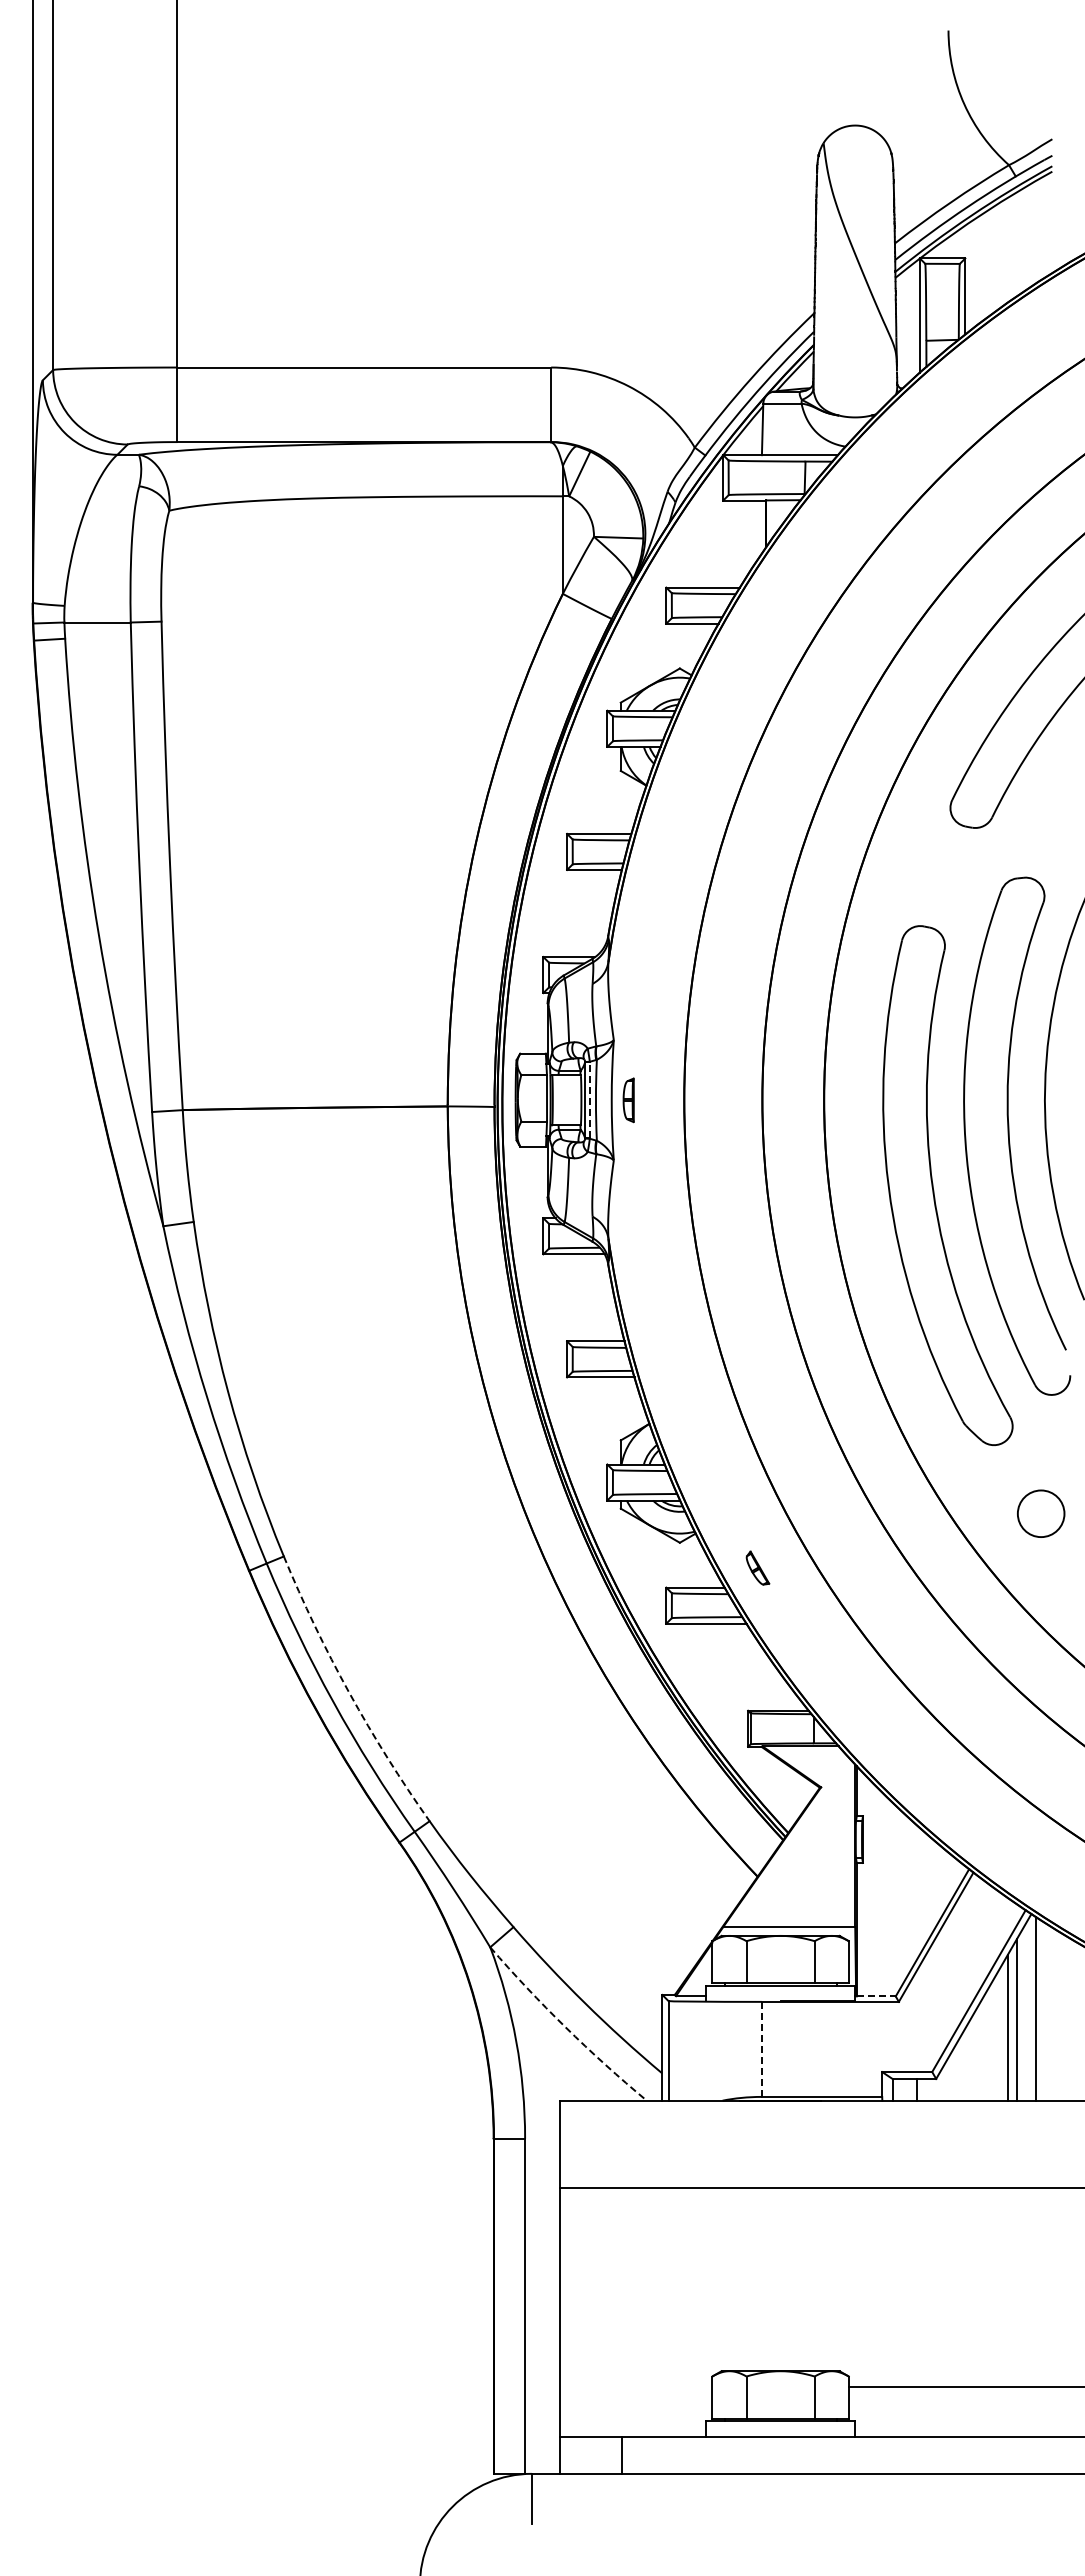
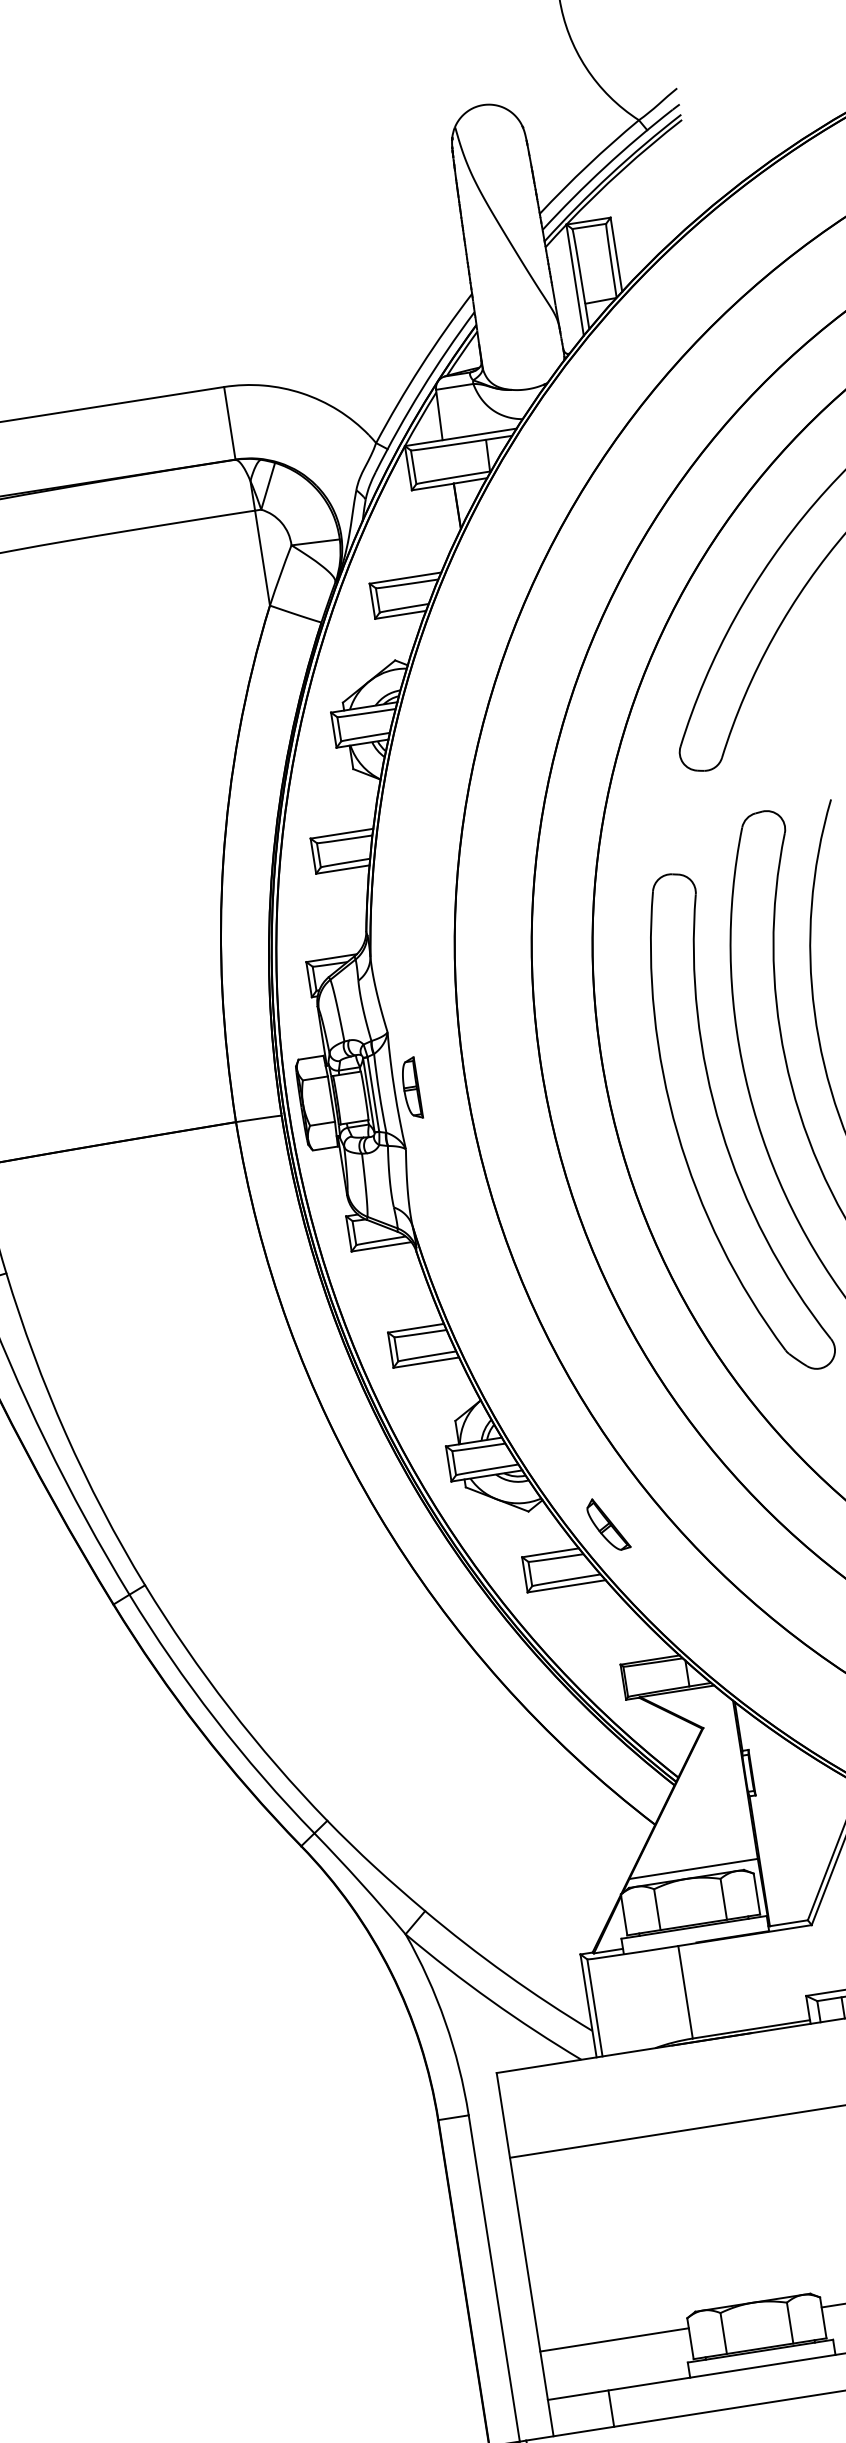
line: (589, 1099) -> (372, 1093), dashed -> solid
part: (628, 1100) -> (411, 1088), size x1.43
part: (757, 1567) -> (607, 1523), size x1.67
arc: (349, 1692) -> (229, 1707), dashed -> solid
line: (876, 1996) -> (789, 1923), dashed -> solid
arc: (565, 2027) -> (491, 2000), dashed -> solid
line: (761, 2049) -> (685, 1992), dashed -> solid
line: (635, 2386) -> (613, 2339), added

